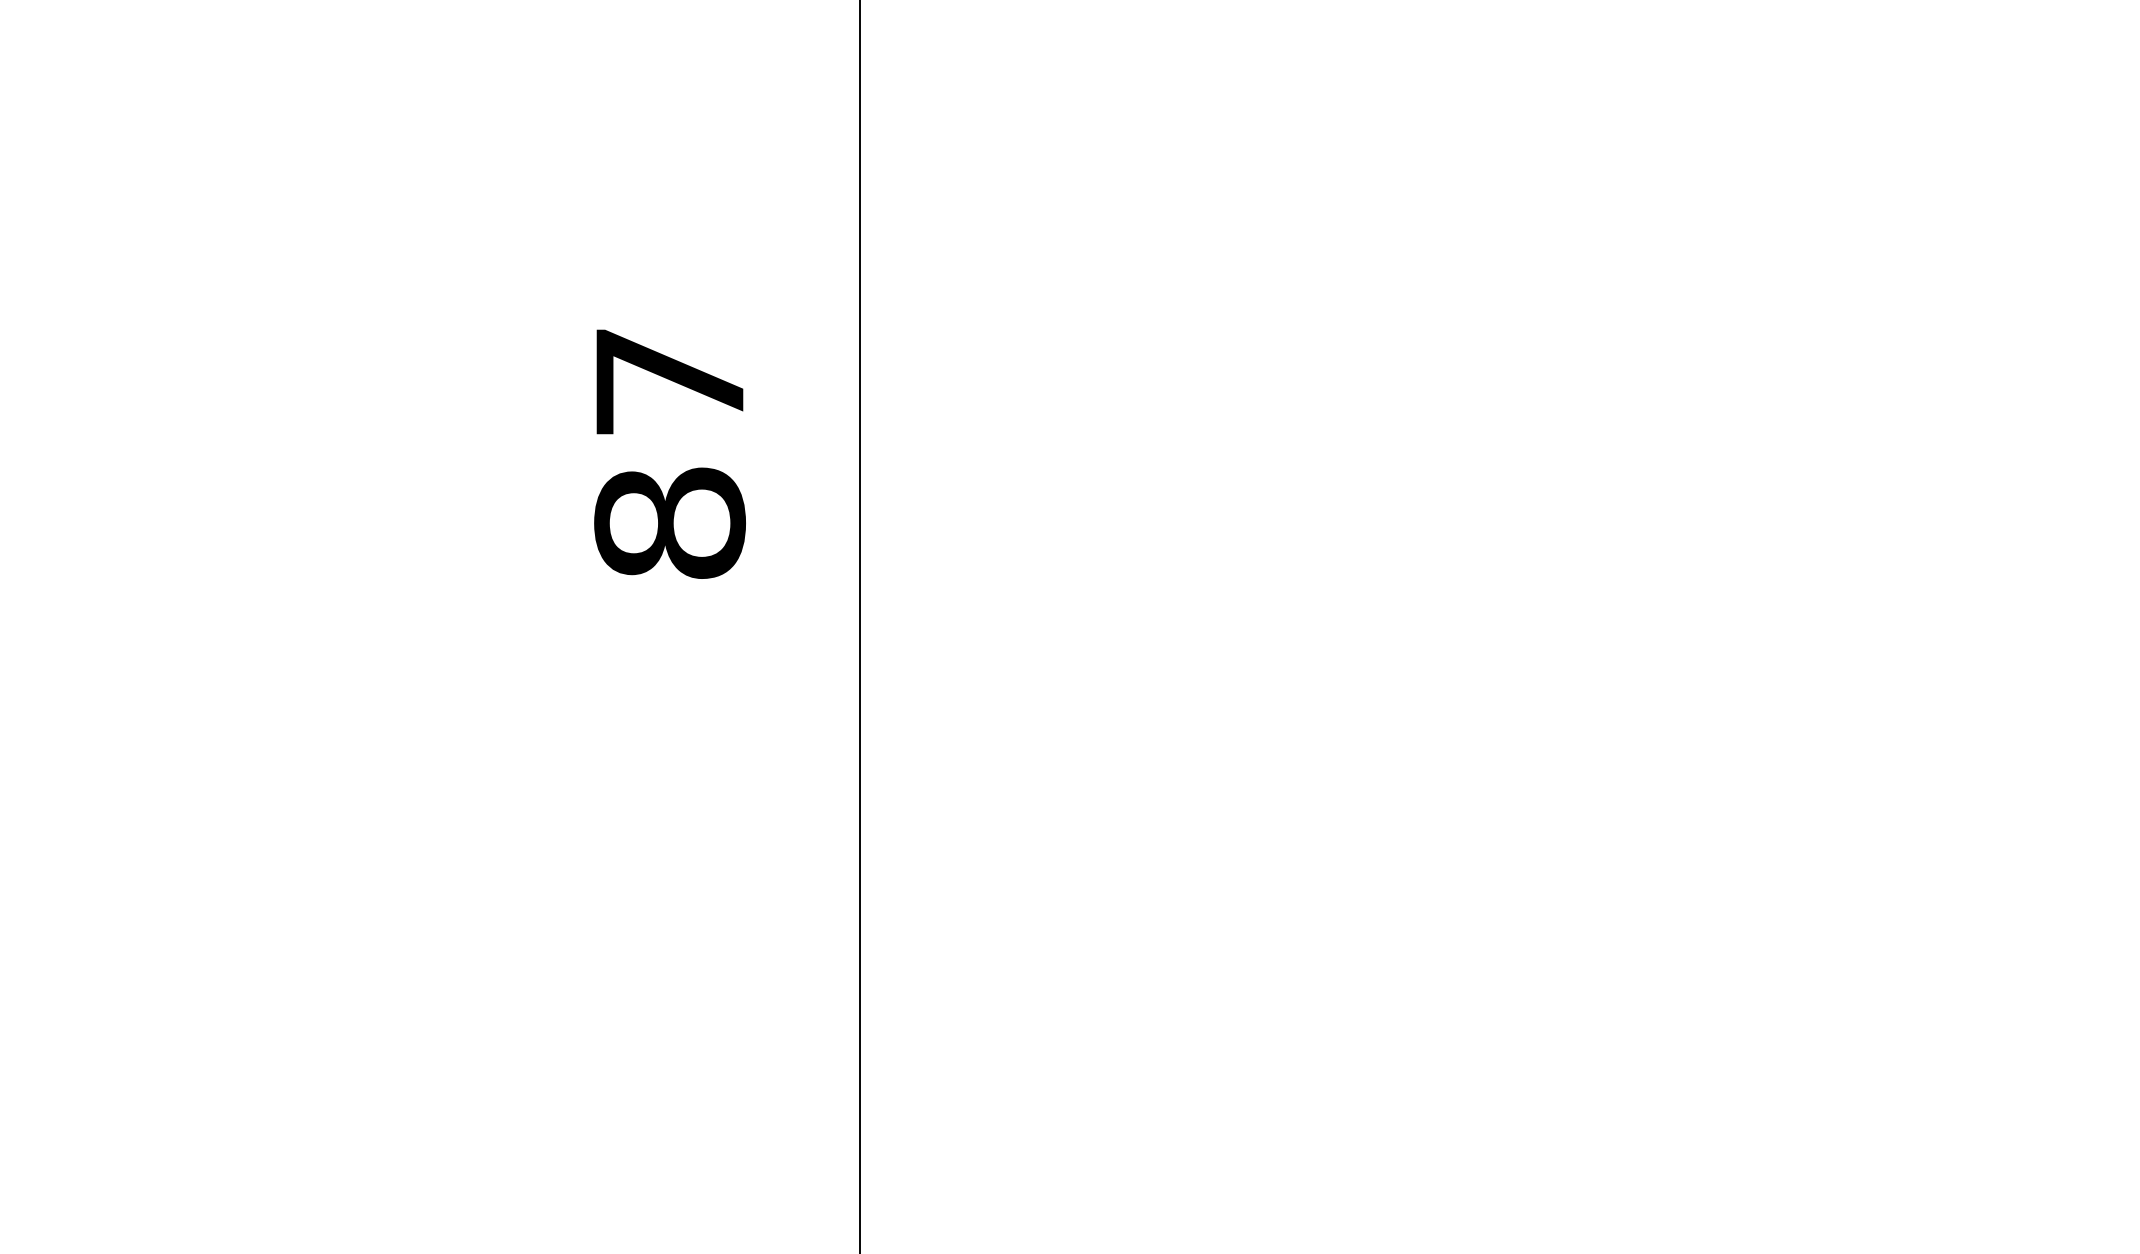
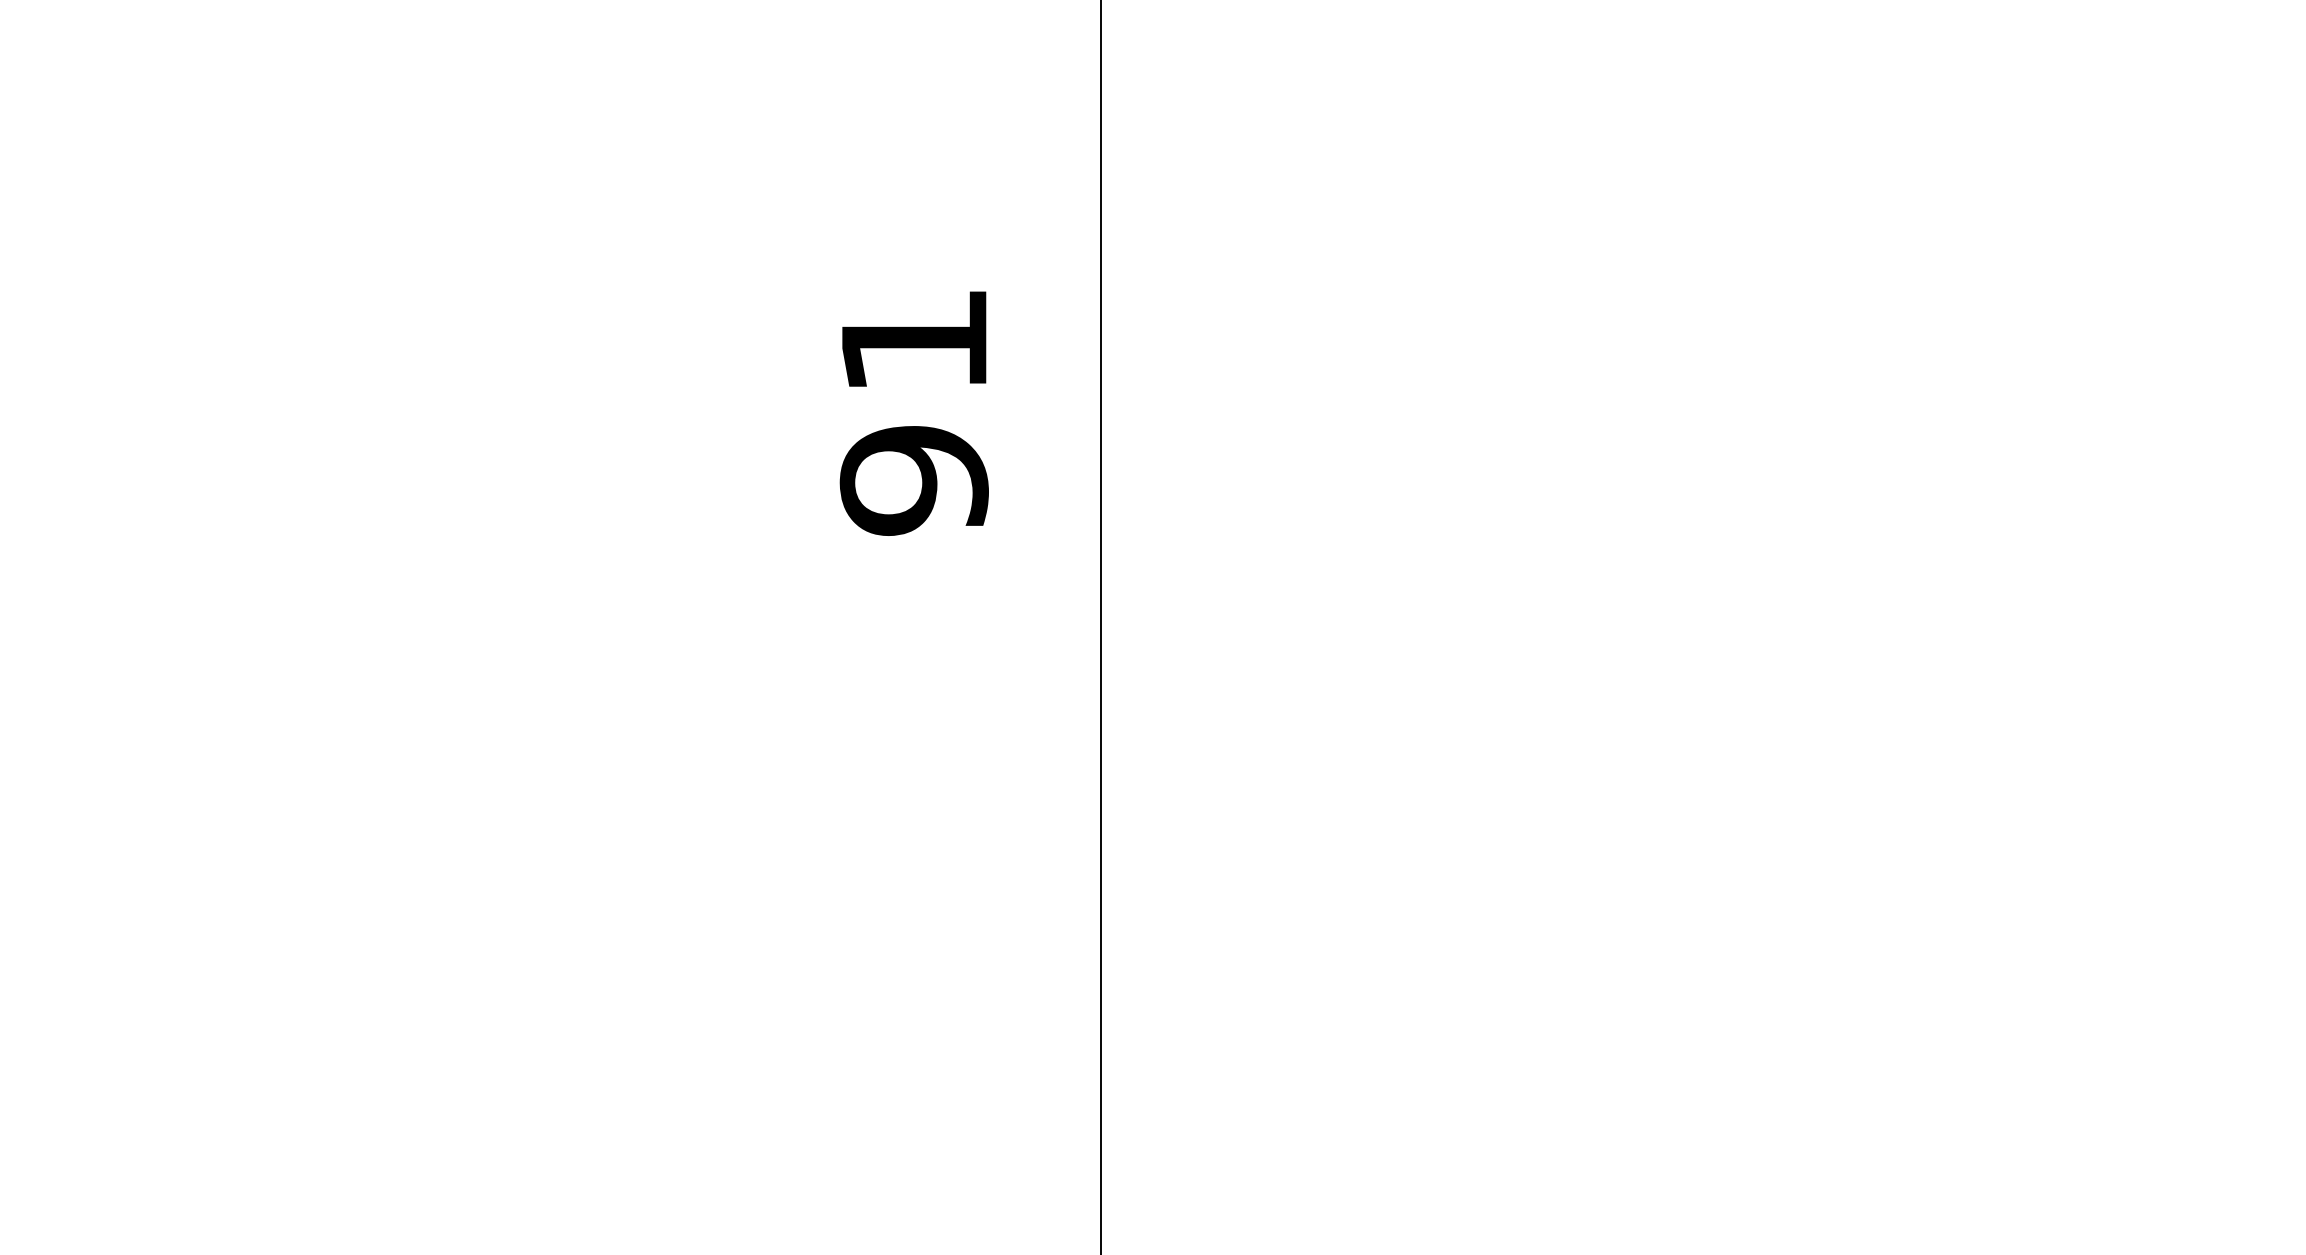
text: (669, 454) -> (913, 412), 87 -> 91

